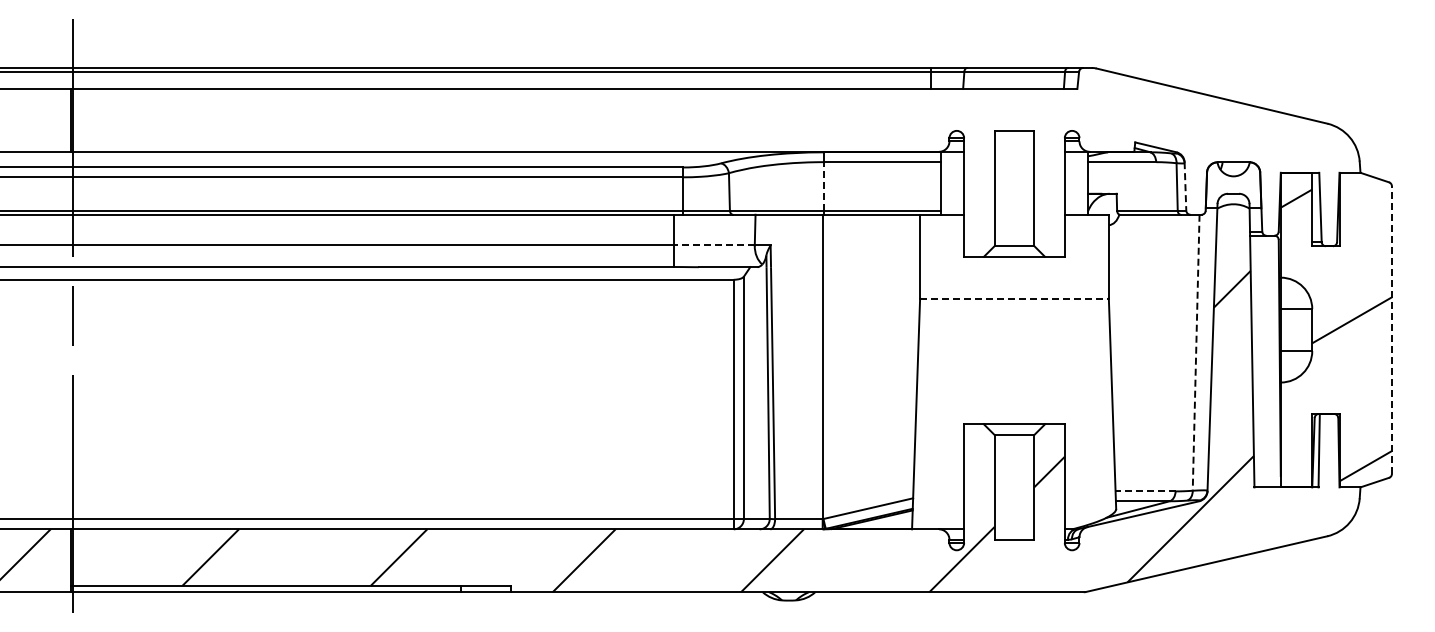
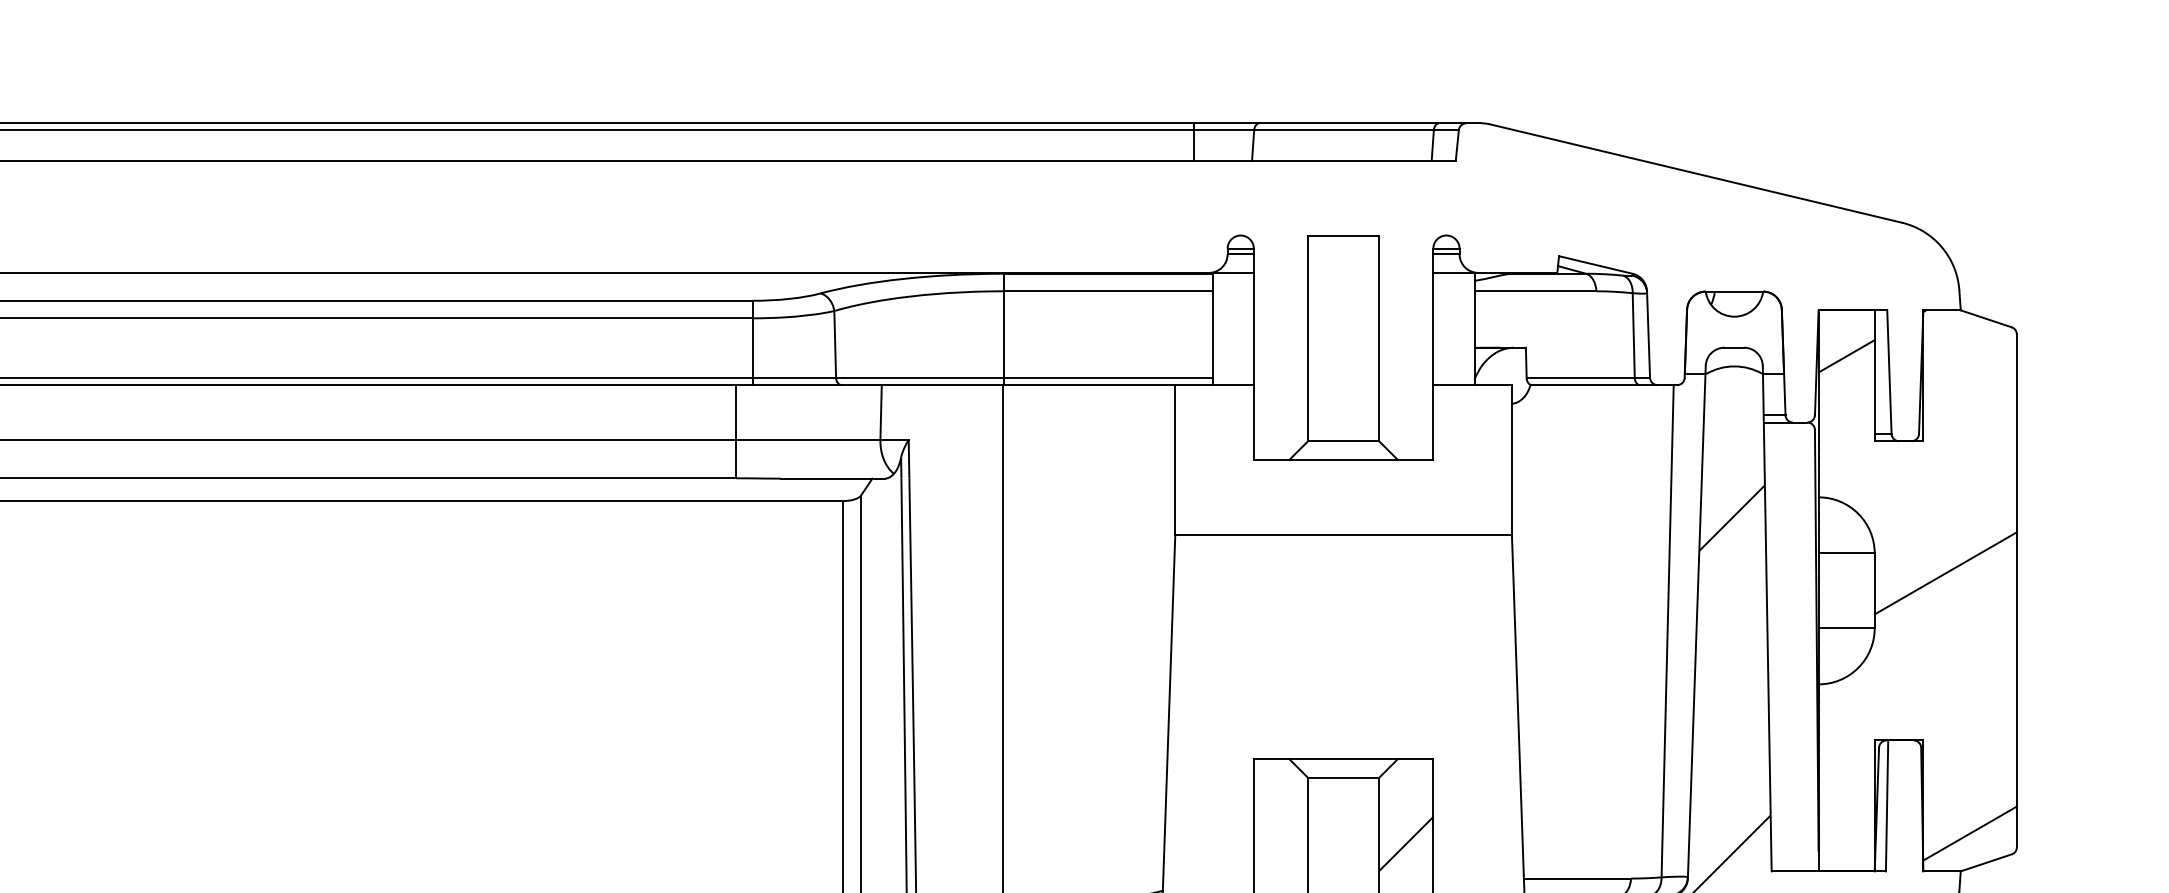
line: (823, 185) -> (1002, 332), dashed -> solid
line: (1185, 186) -> (1648, 334), dashed -> solid
line: (714, 245) -> (808, 439), dashed -> solid
line: (1014, 298) -> (1343, 534), dashed -> solid
line: (1391, 330) -> (2016, 591), dashed -> solid
line: (1196, 353) -> (1668, 632), dashed -> solid
line: (1145, 491) -> (1577, 878), dashed -> solid

